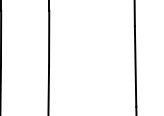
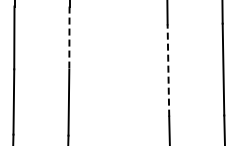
line: (49, 38) -> (69, 38), solid -> dashed
line: (135, 66) -> (168, 70), solid -> dashed

